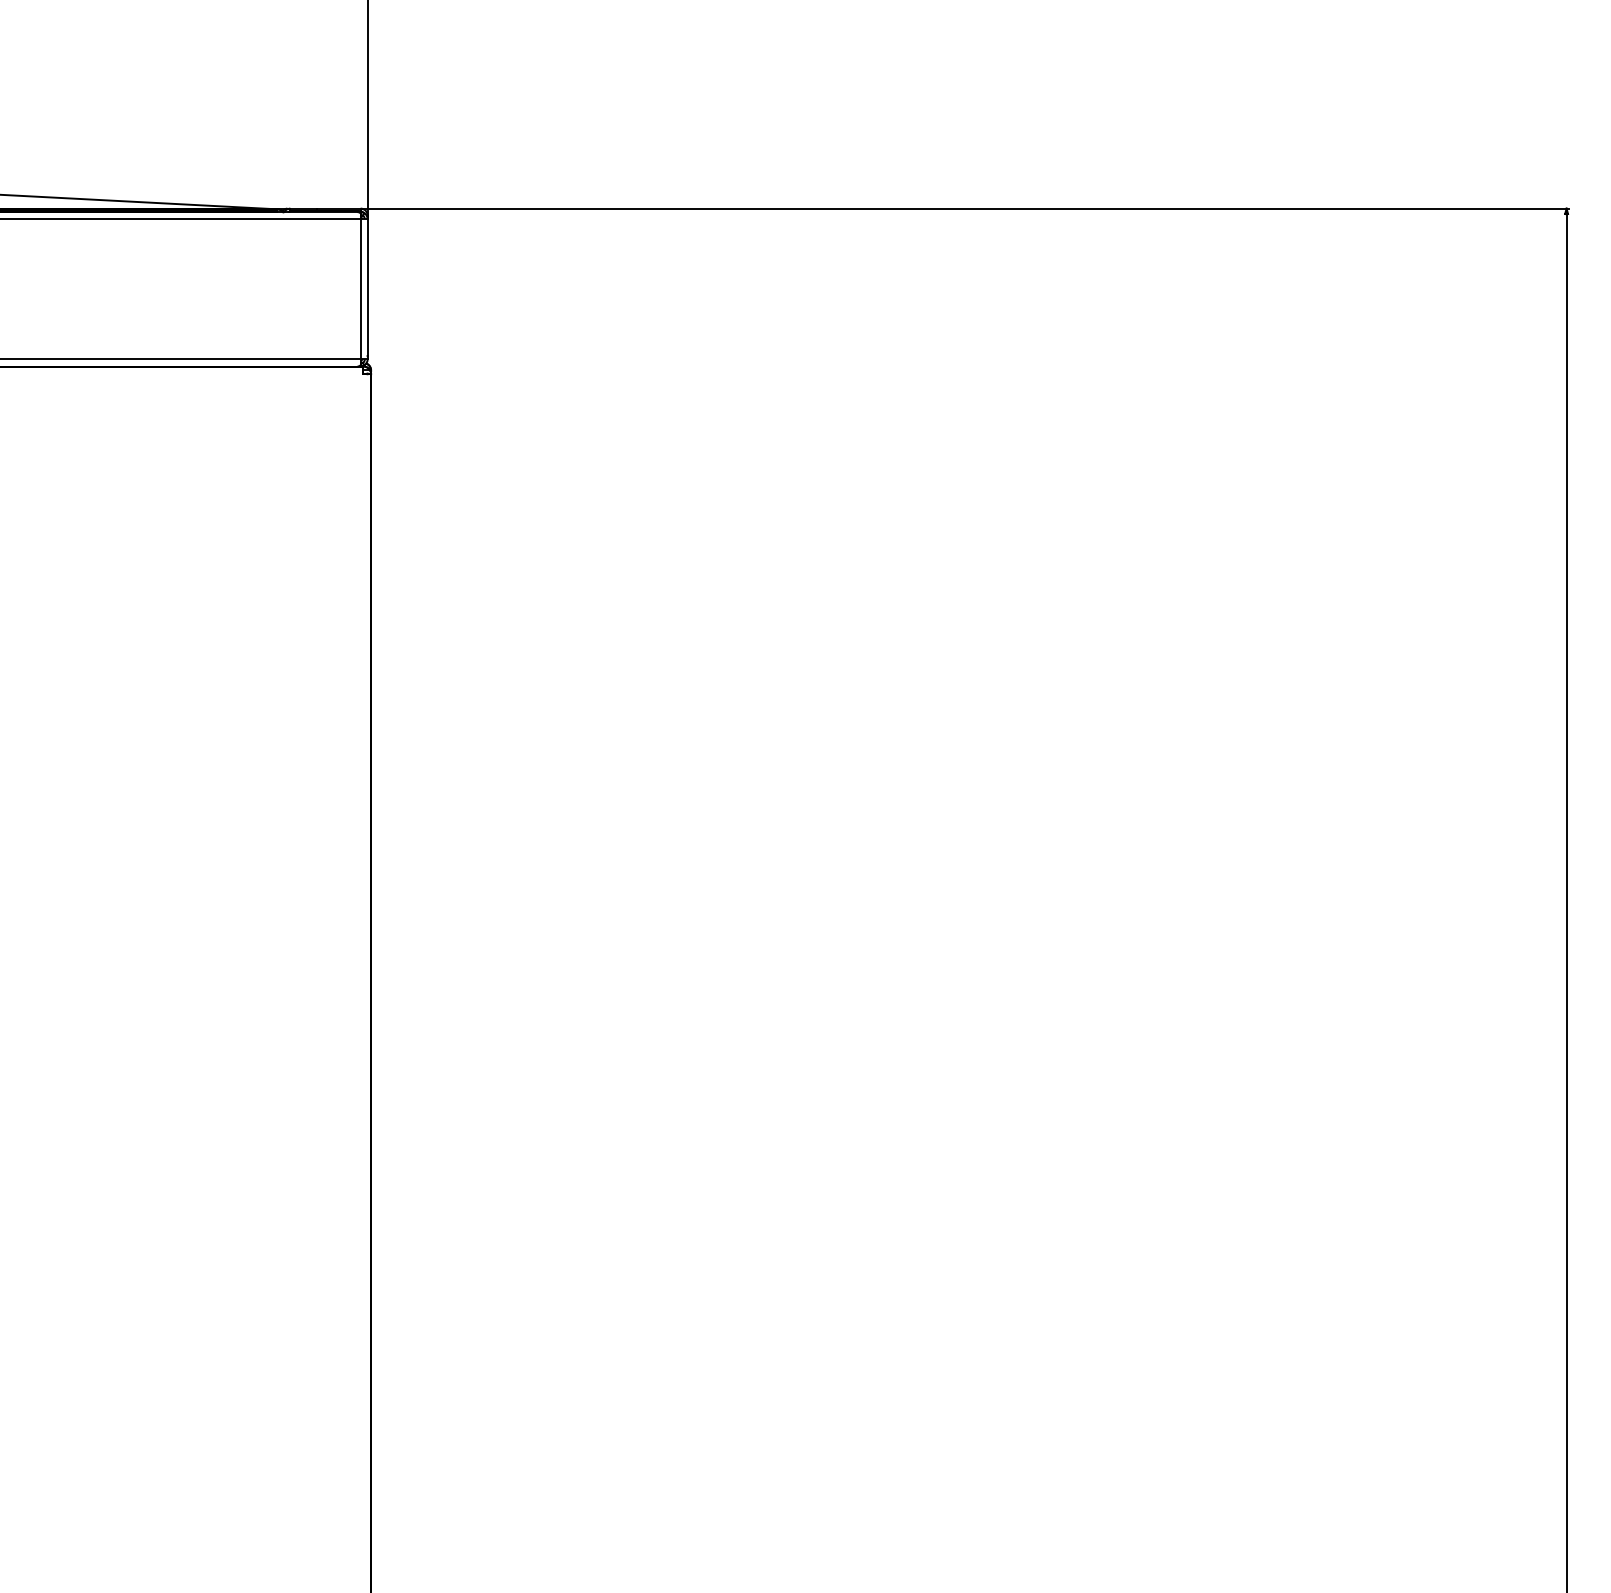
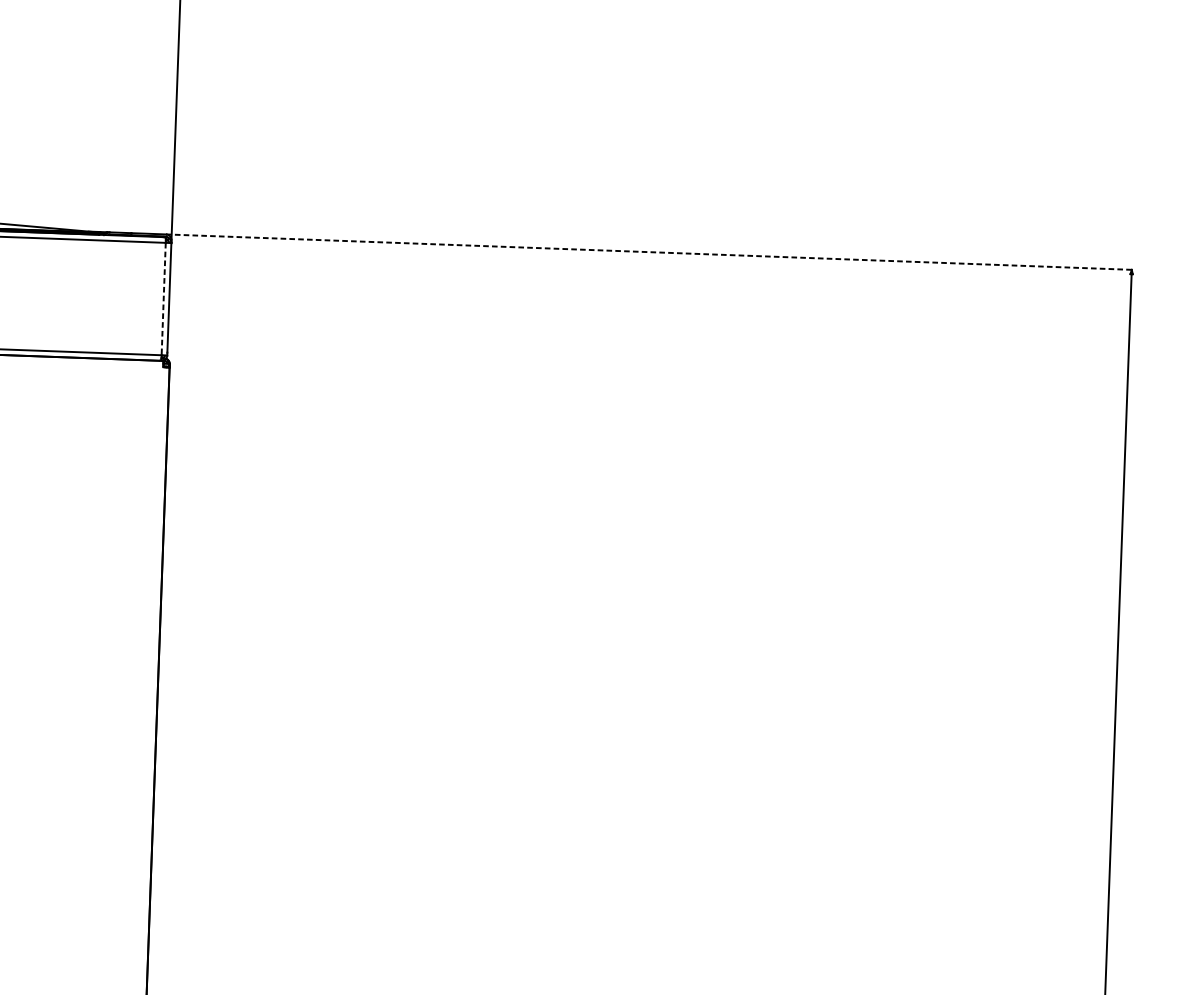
line: (965, 208) -> (650, 252), solid -> dashed
line: (360, 289) -> (163, 299), solid -> dashed

